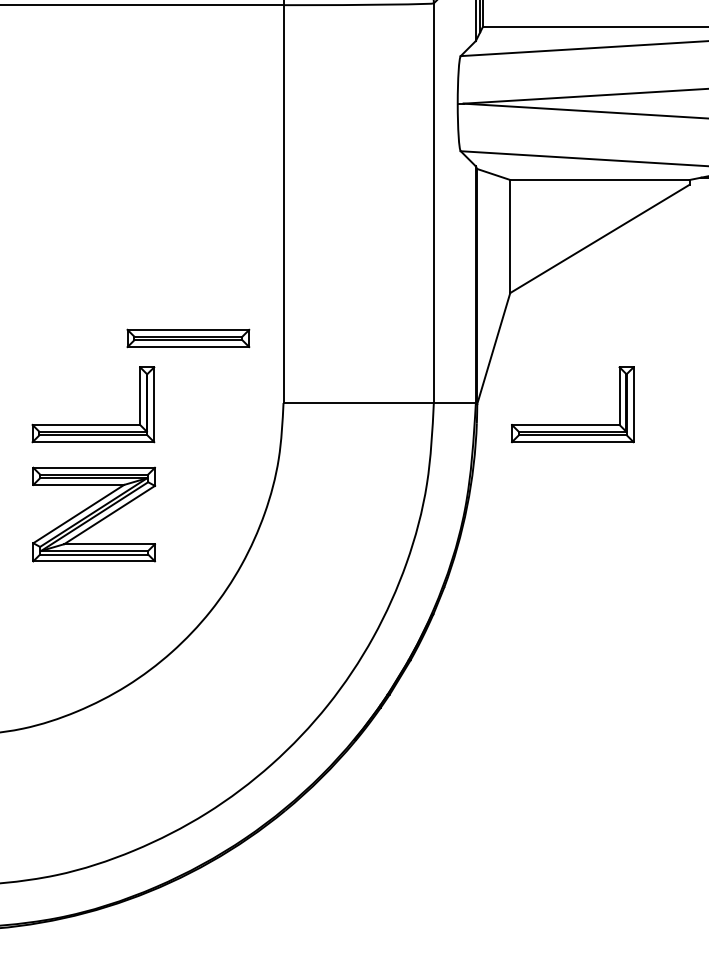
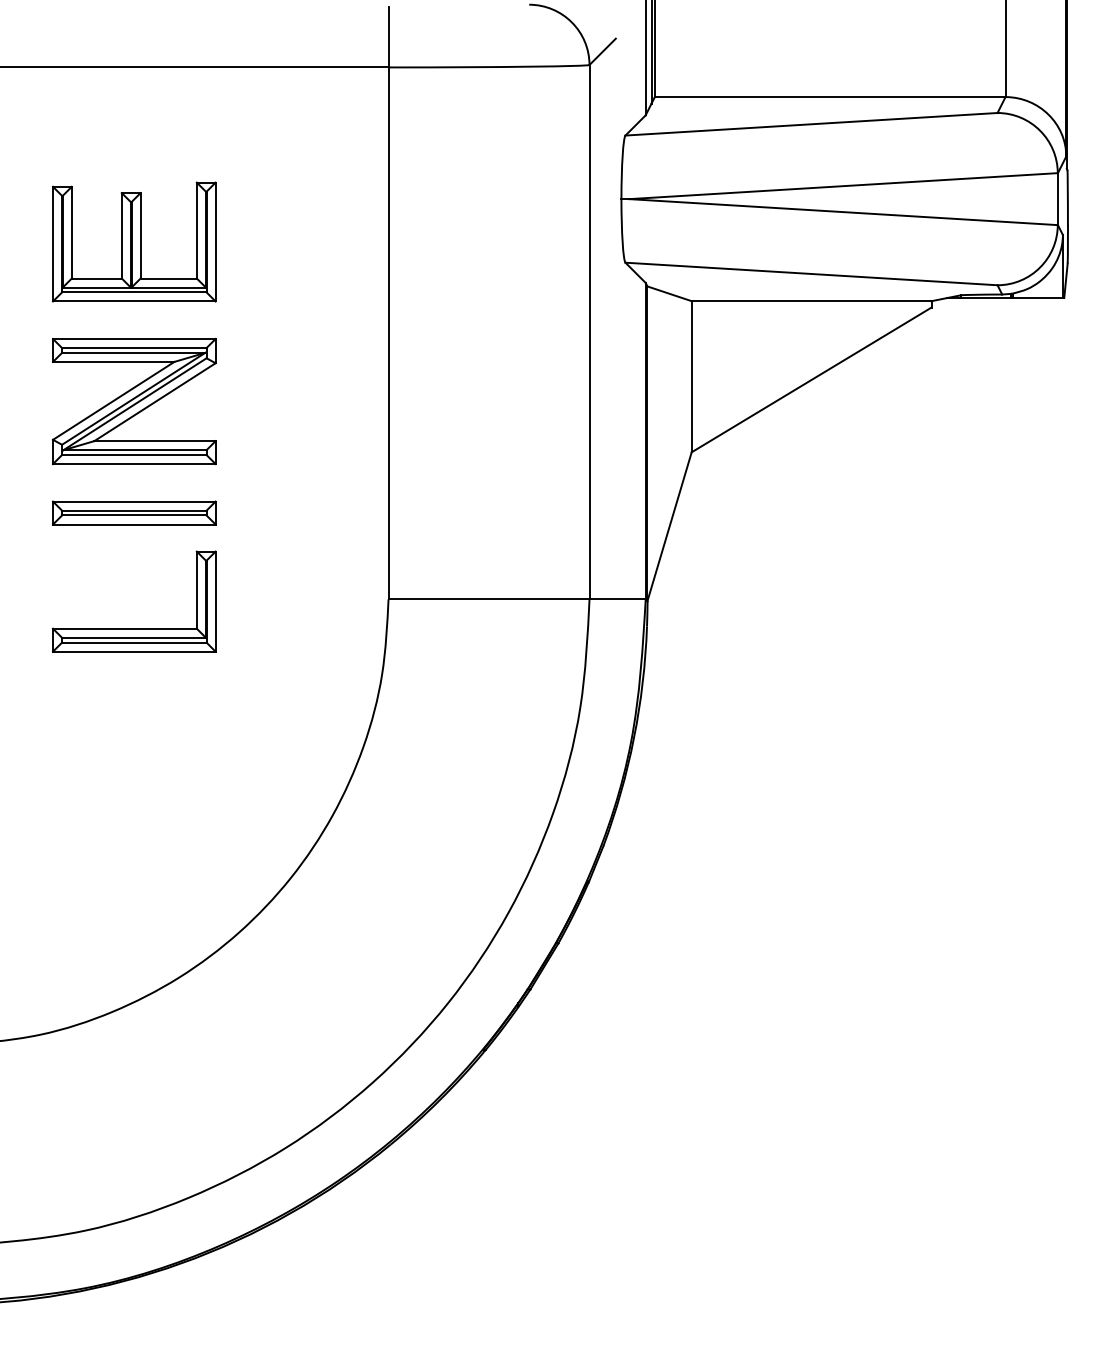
part: (93, 135) -> (134, 241), added
part: (188, 338) -> (134, 512), moved
part: (572, 424) -> (775, 628), removed
part: (94, 514) -> (134, 401), moved

